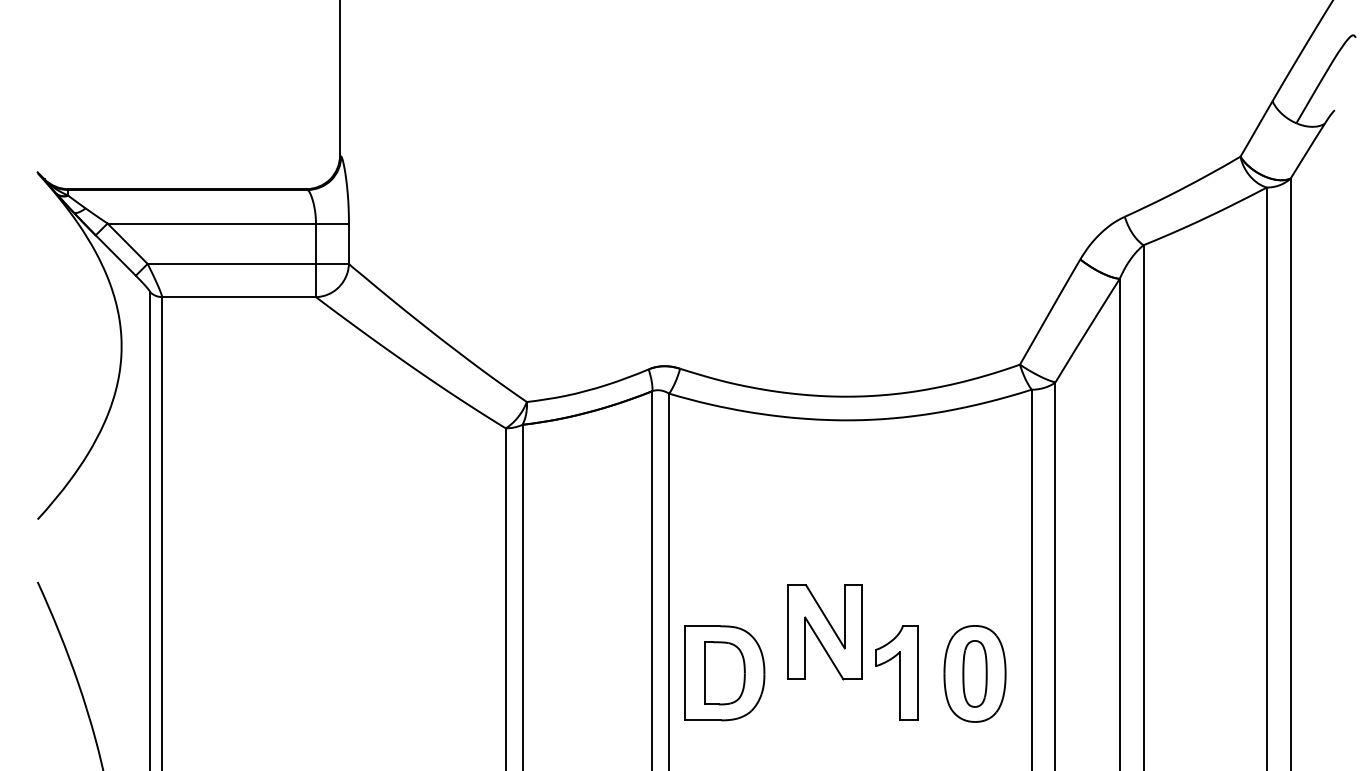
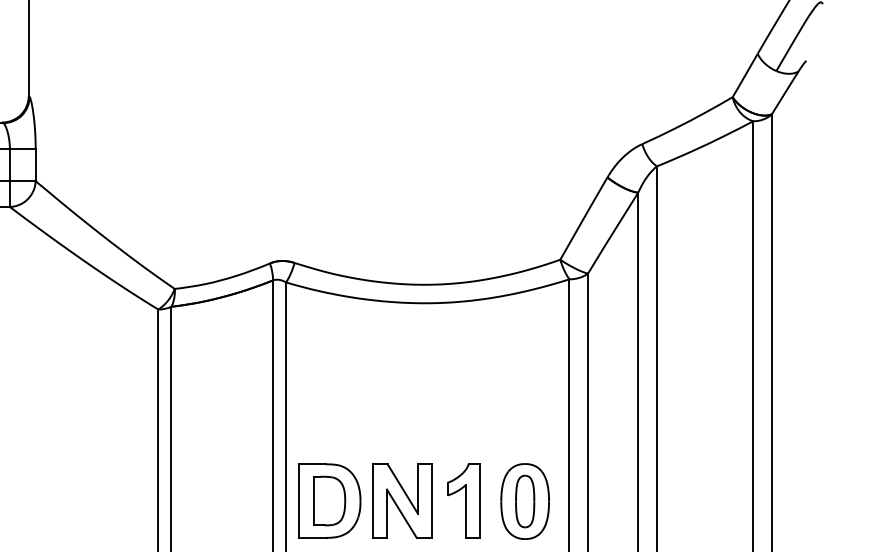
part: (824, 632) -> (402, 501), moved

